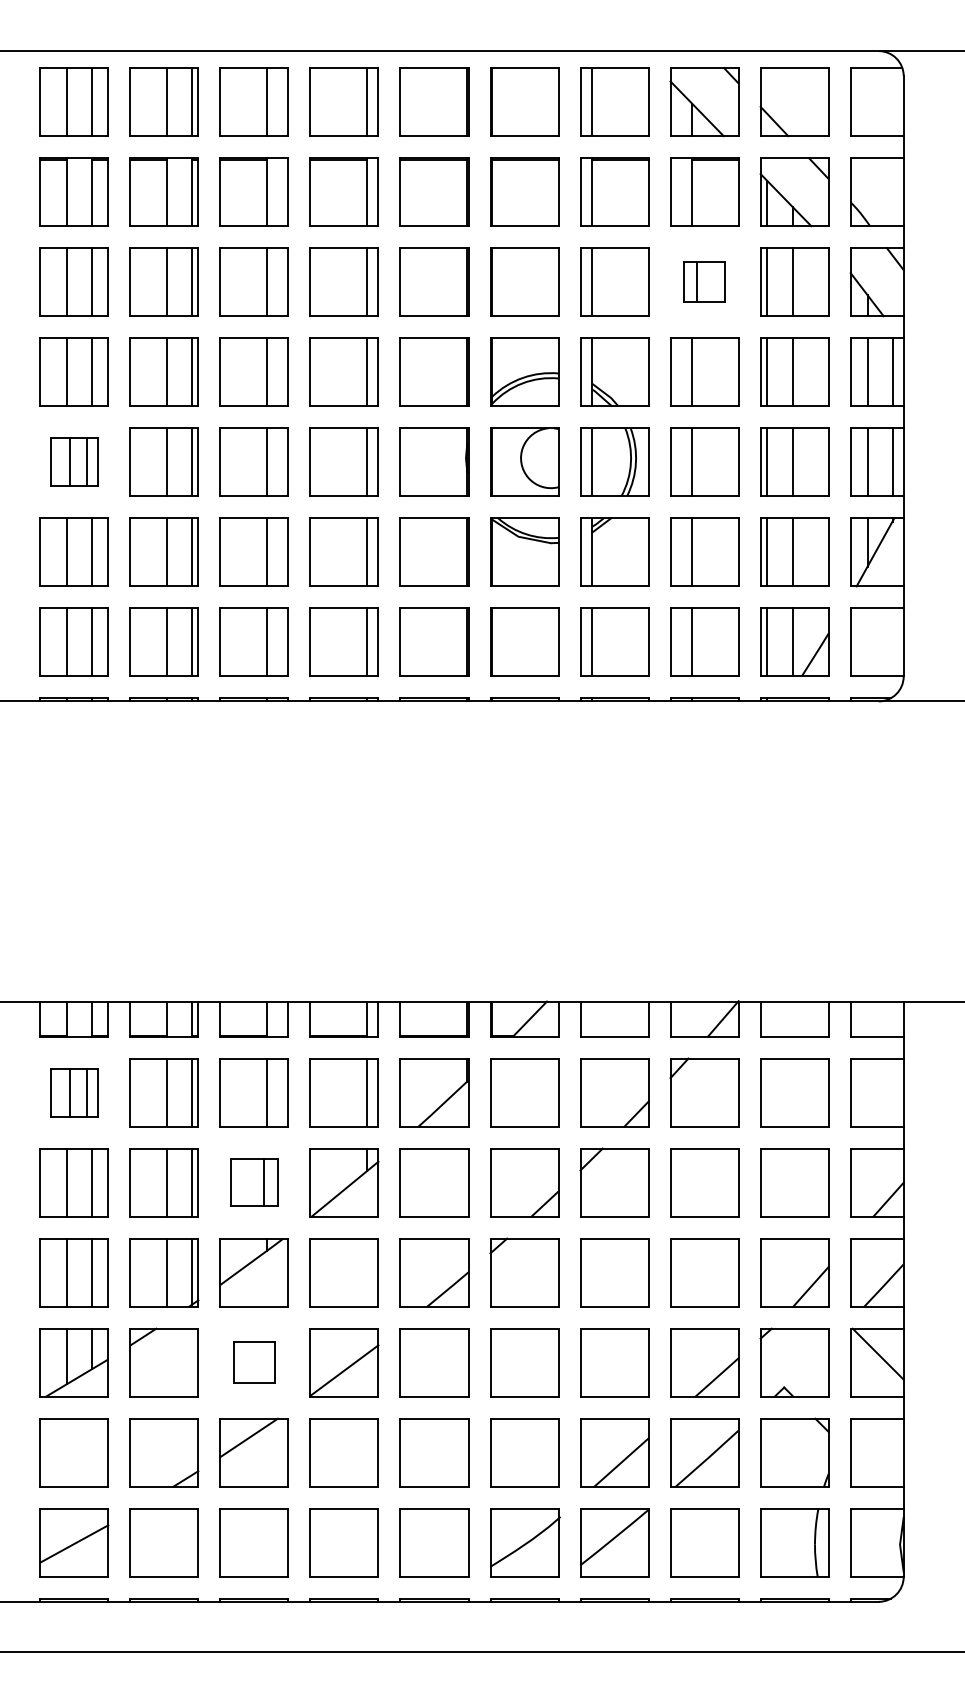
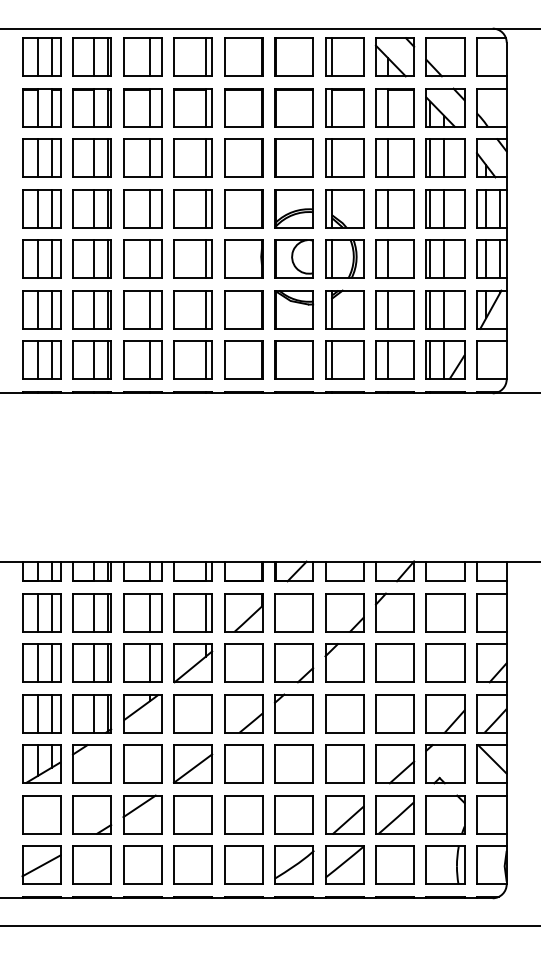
part: (703, 280) -> (394, 157), size x1.67
part: (74, 460) -> (41, 258), size x1.43
part: (74, 1092) -> (41, 612), size x1.43
part: (254, 1181) -> (142, 662), size x1.43
part: (254, 1361) -> (142, 763), size x1.67

